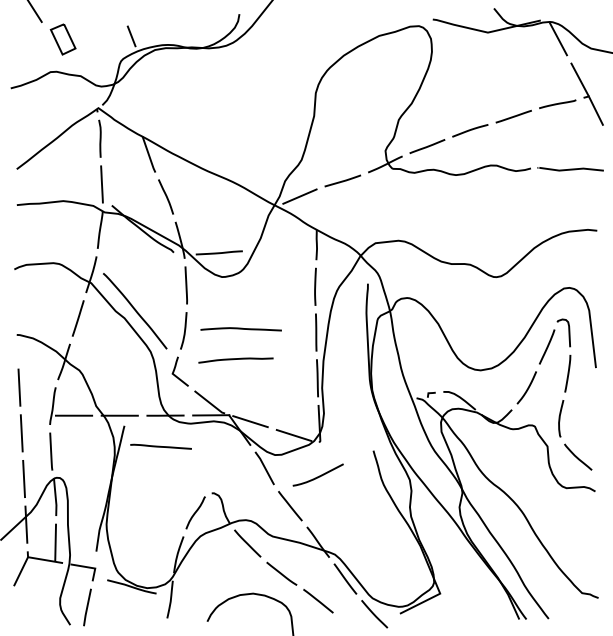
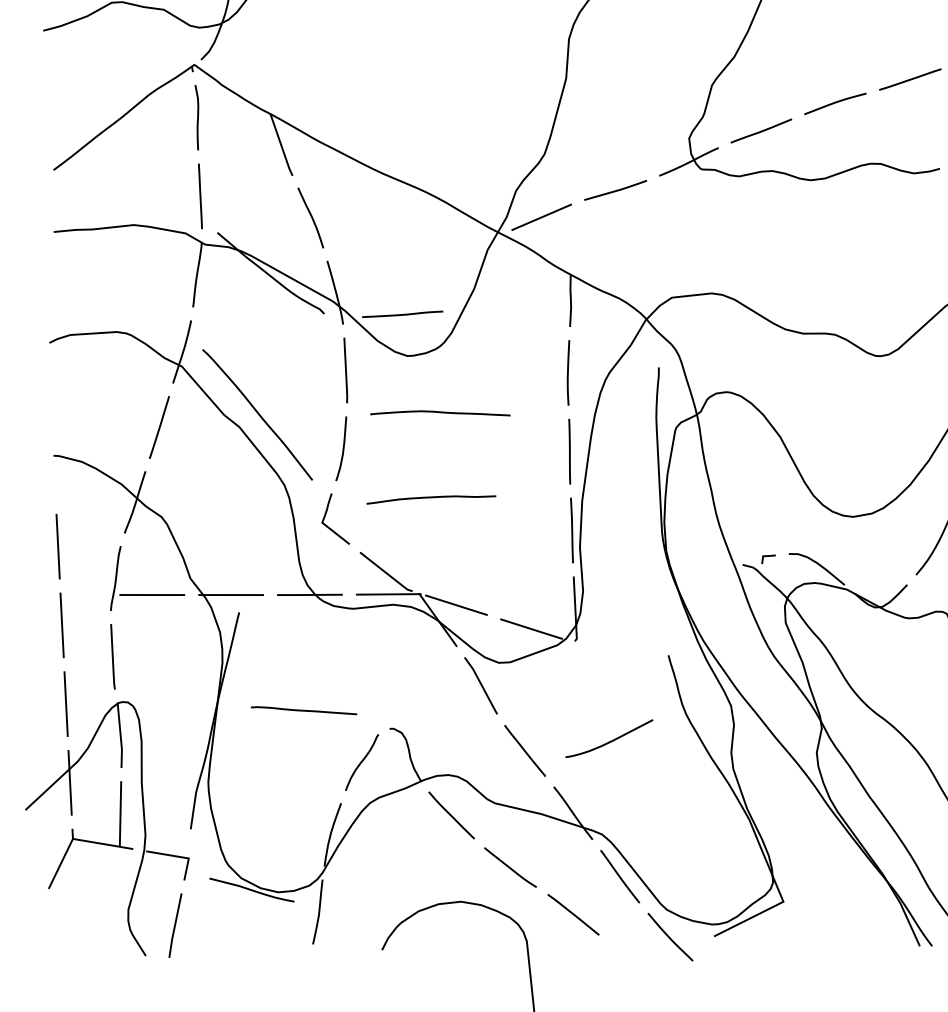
curve: (240, 329) -> (439, 413), moved
line: (160, 446) -> (303, 710), moved
curve: (317, 476) -> (608, 741), moved

